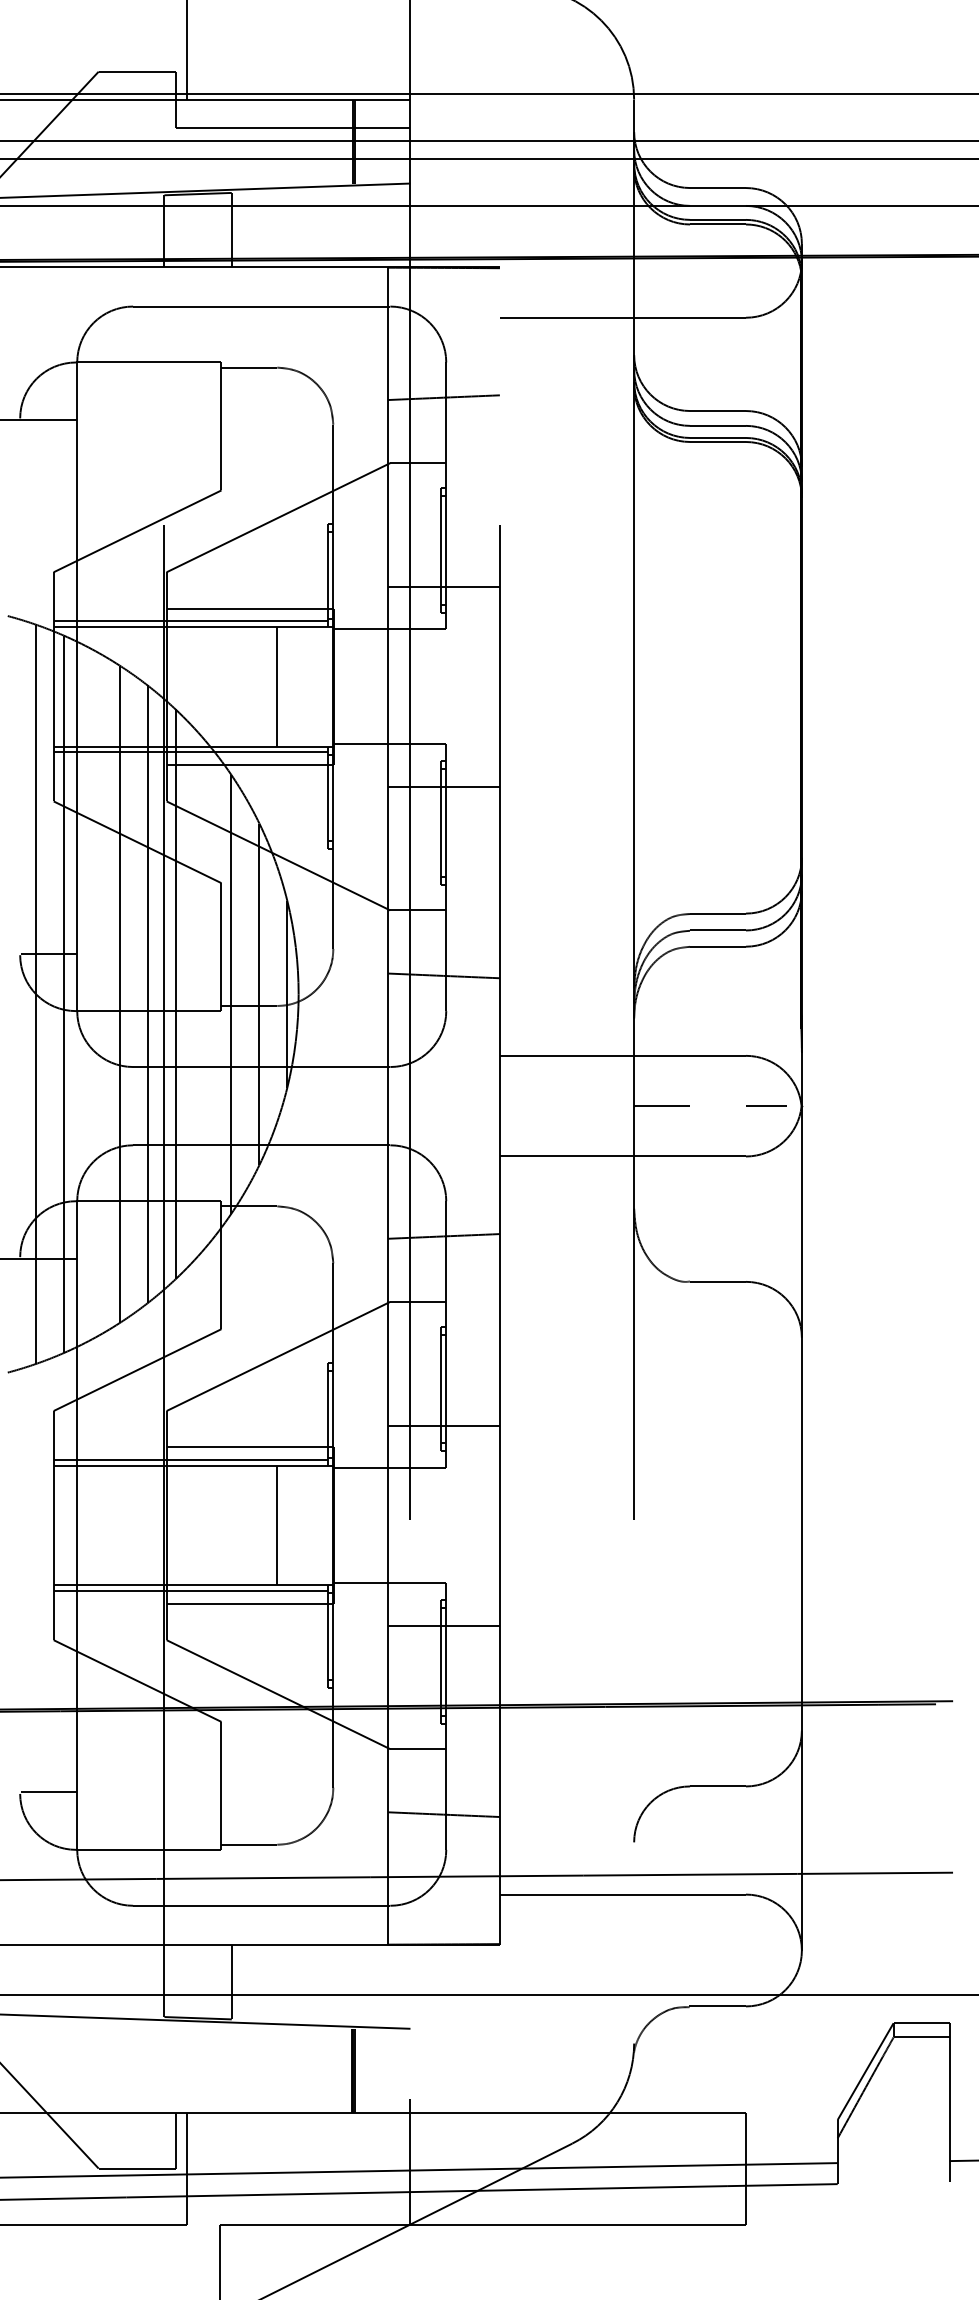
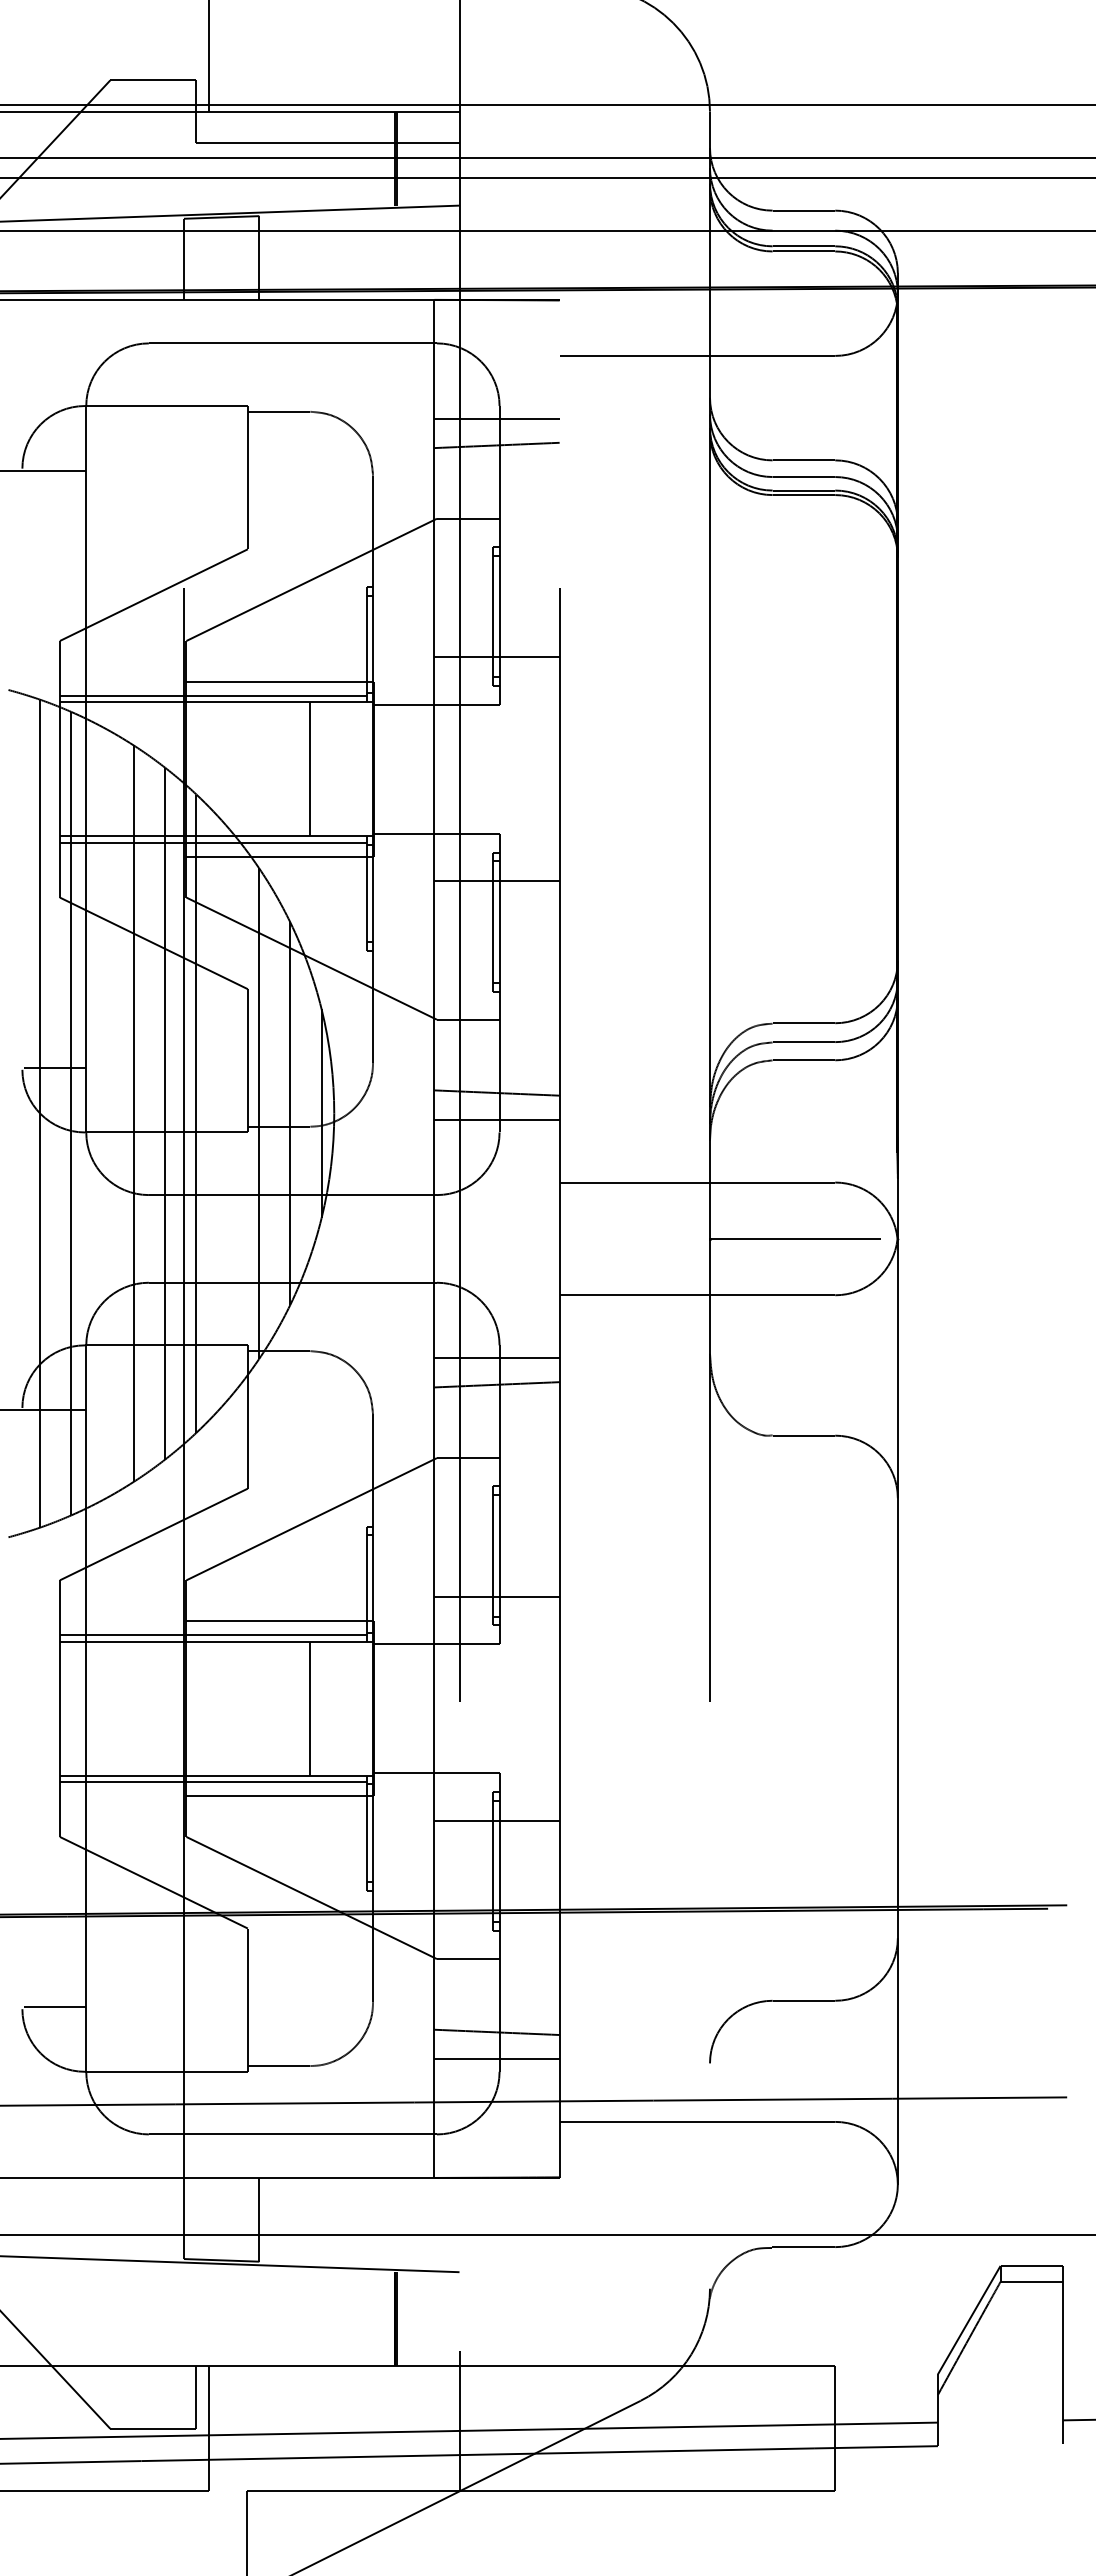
line: (443, 373) -> (496, 418), added
line: (443, 999) -> (496, 1119), added
line: (717, 1105) -> (803, 1238), added
line: (443, 1212) -> (496, 1357), added
line: (443, 1838) -> (496, 2059), added

